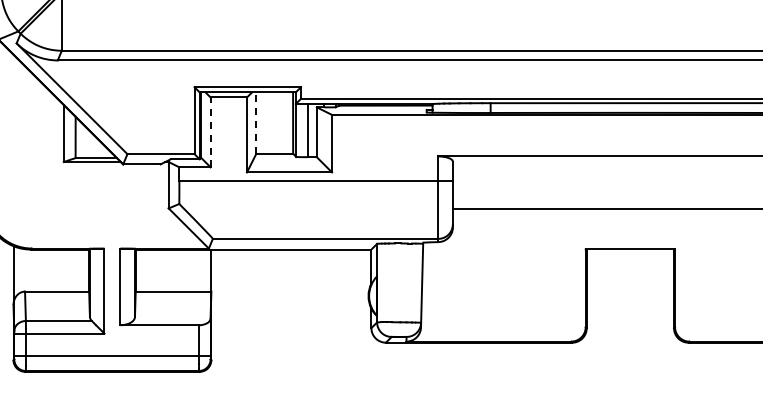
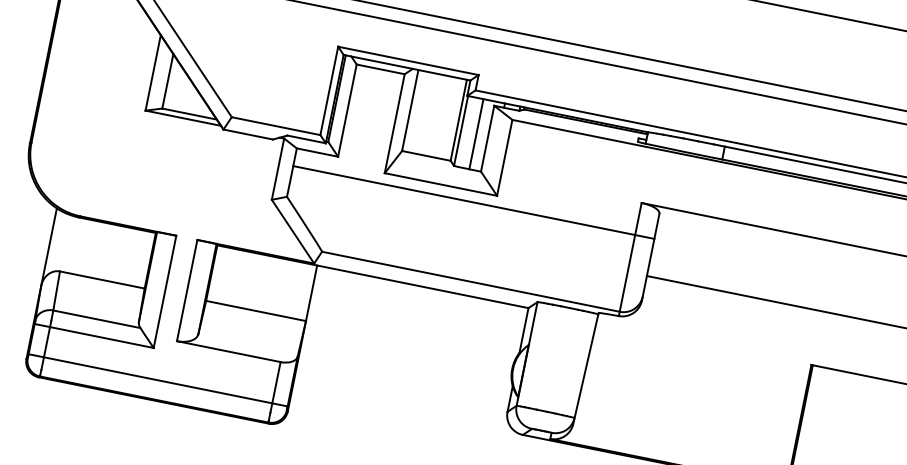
line: (256, 123) -> (410, 111), dashed -> solid
line: (210, 132) -> (347, 110), dashed -> solid

